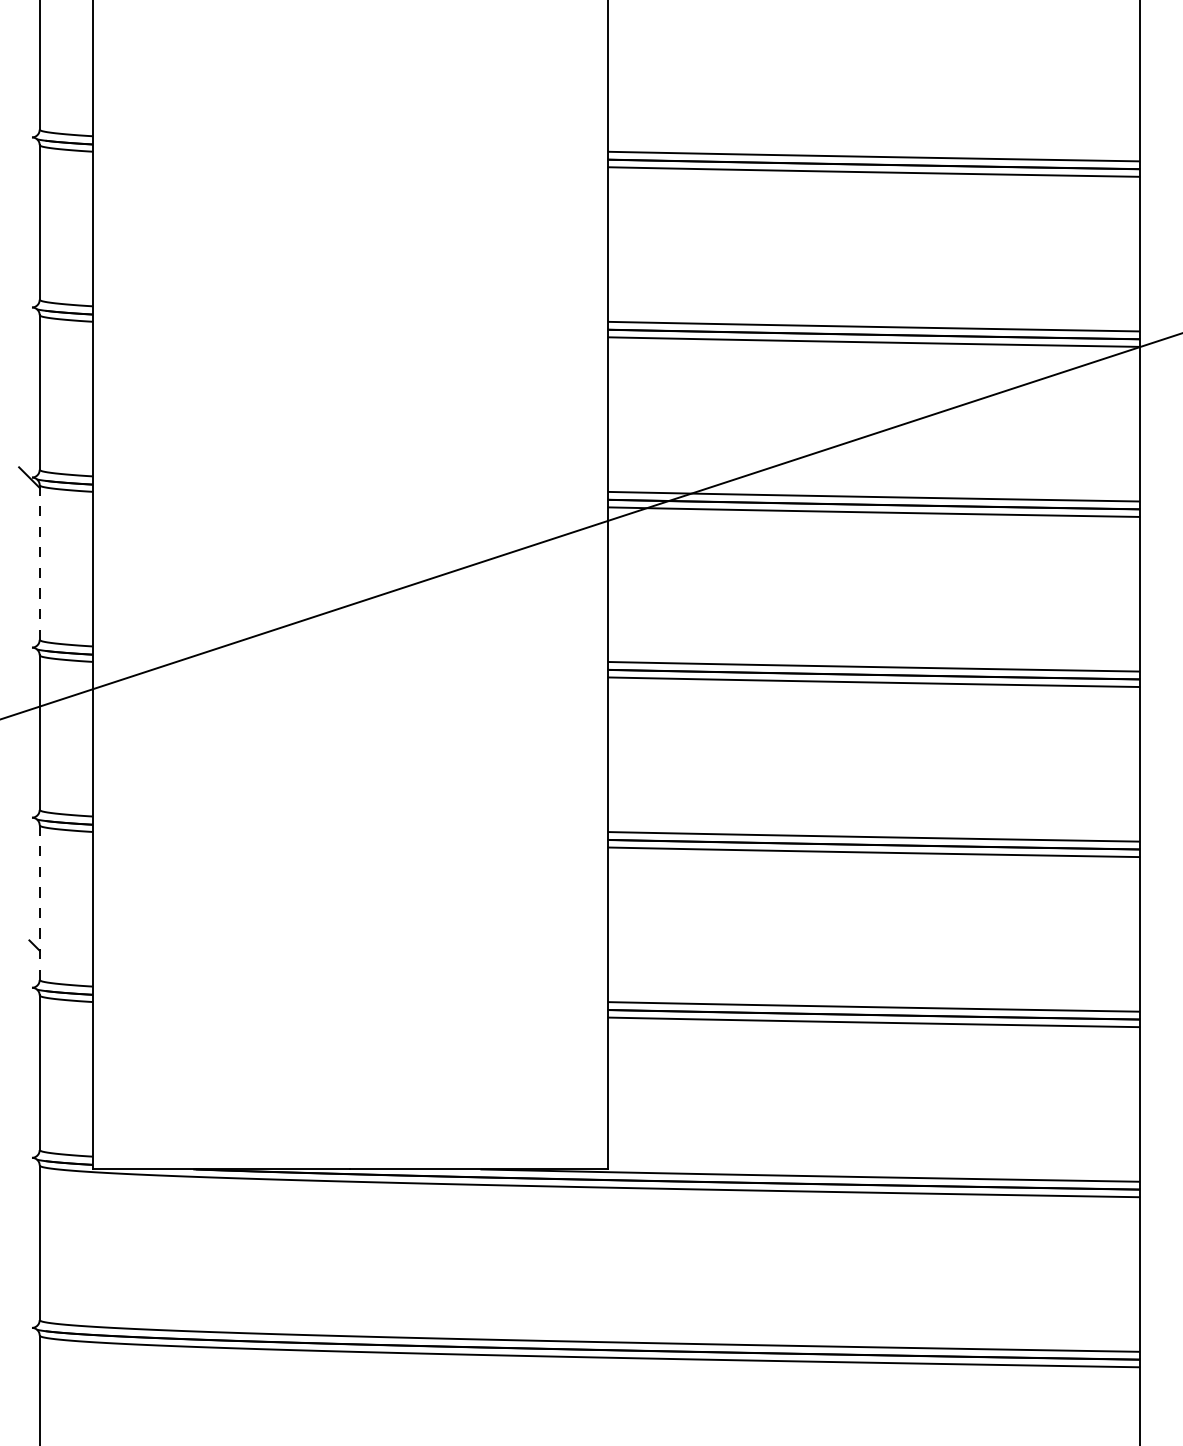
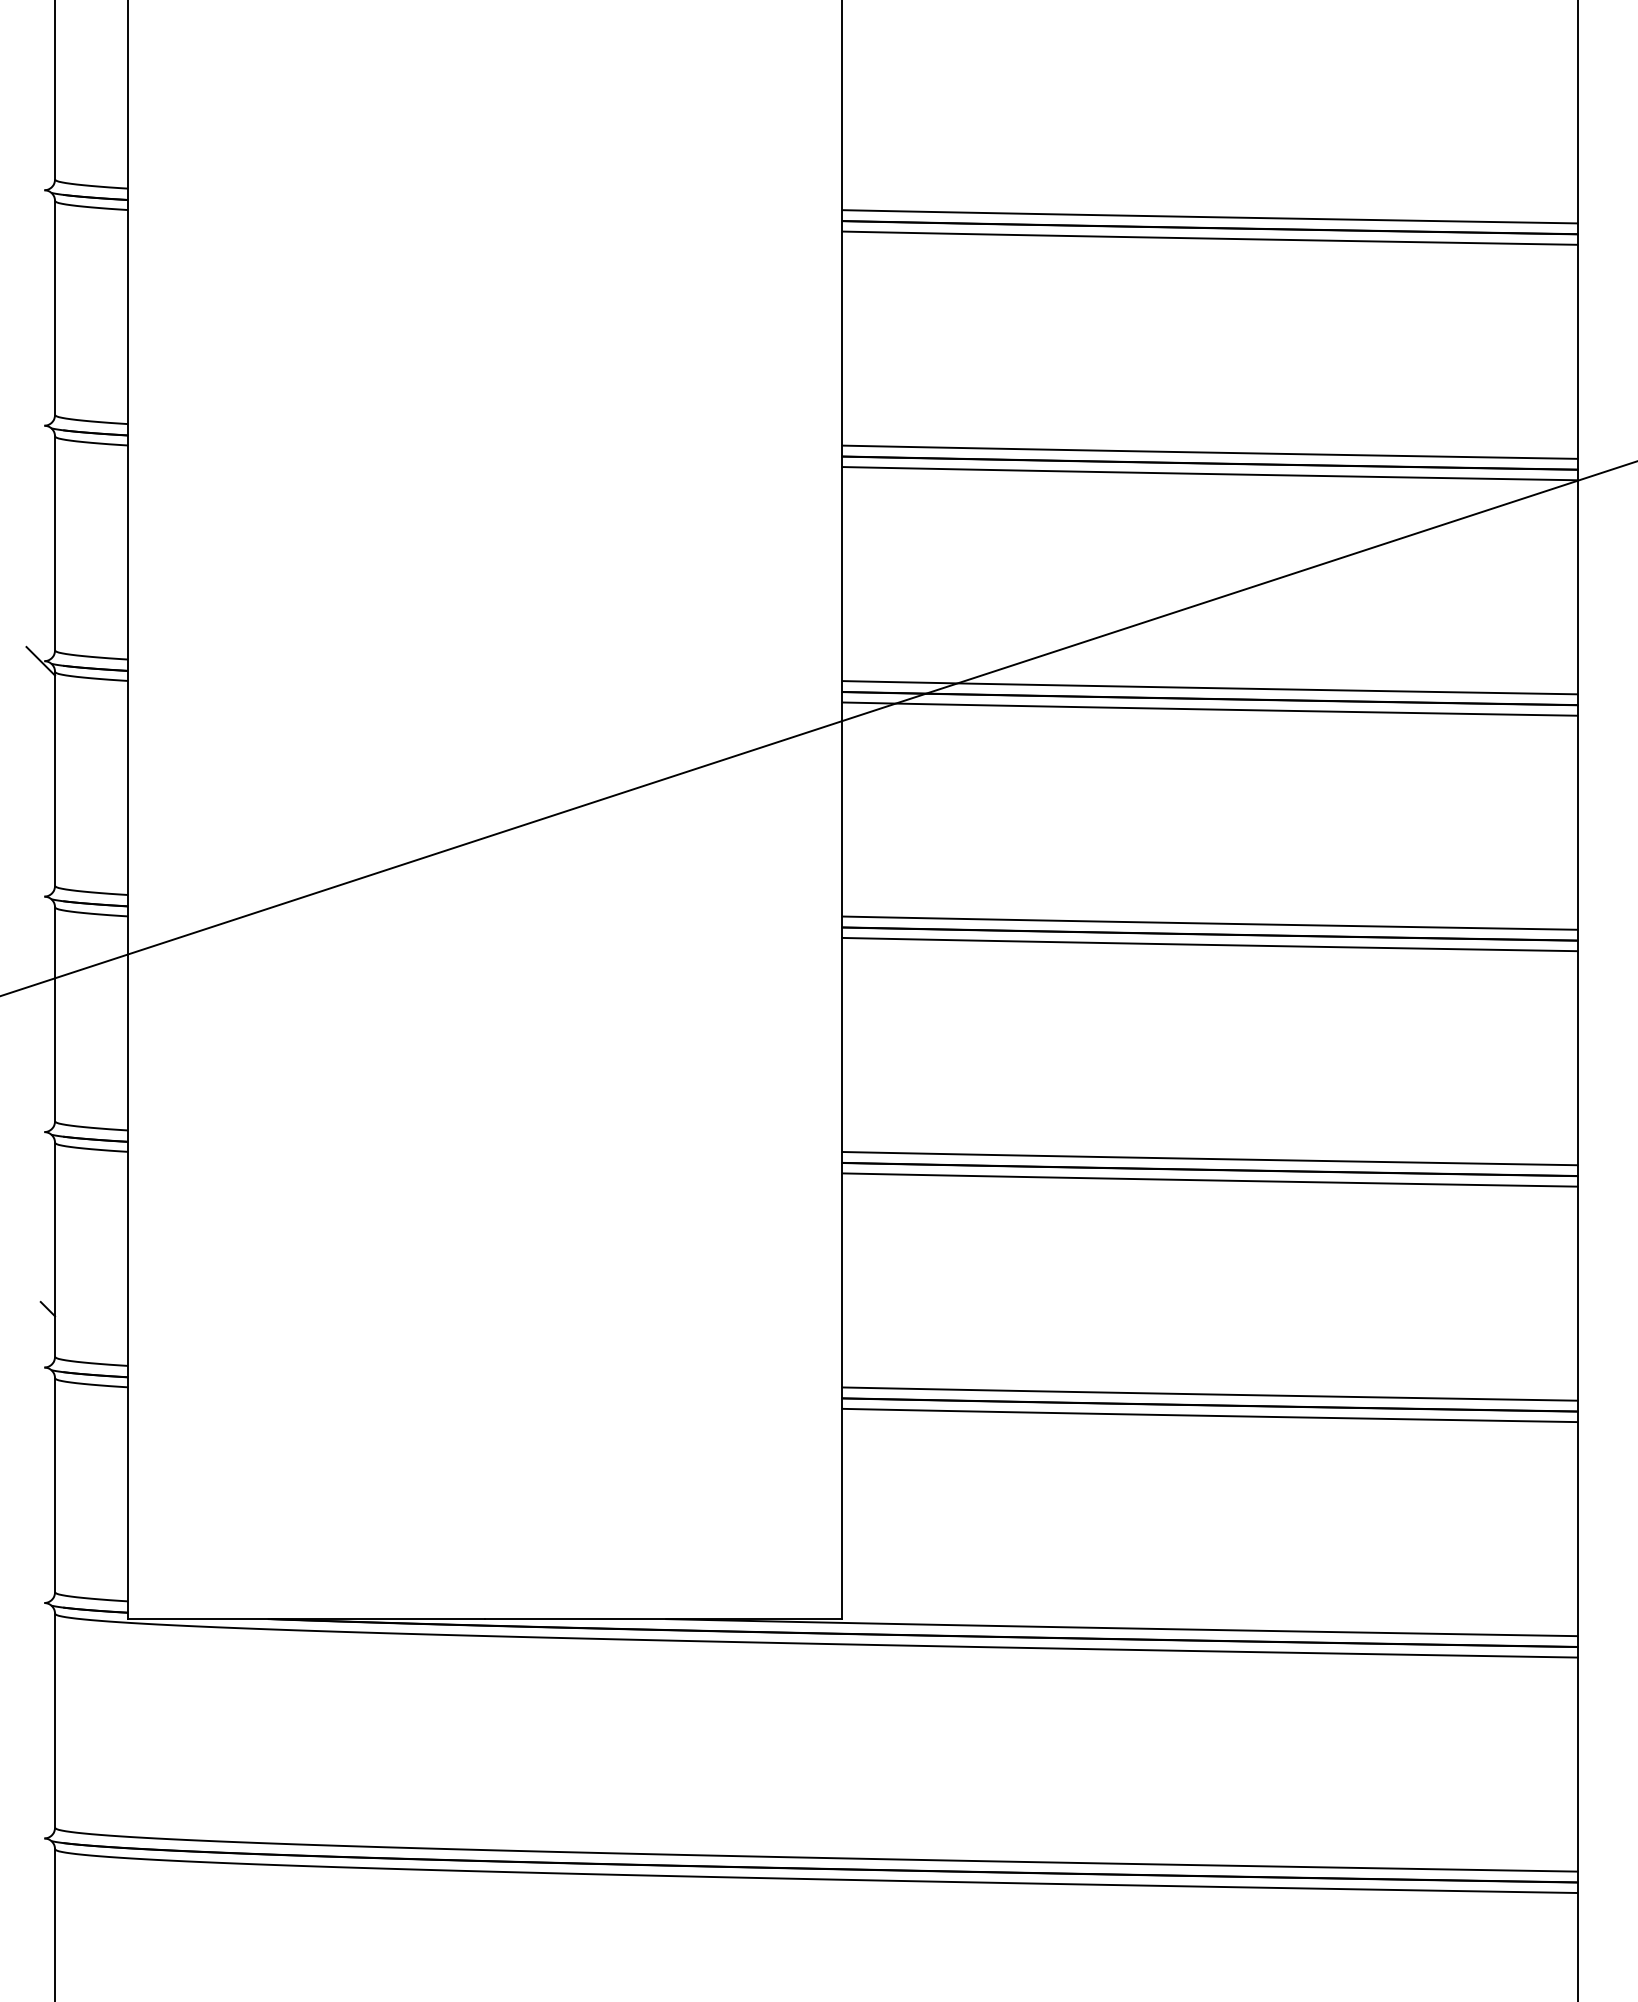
line: (39, 563) -> (54, 780), dashed -> solid
line: (39, 903) -> (54, 1250), dashed -> solid

